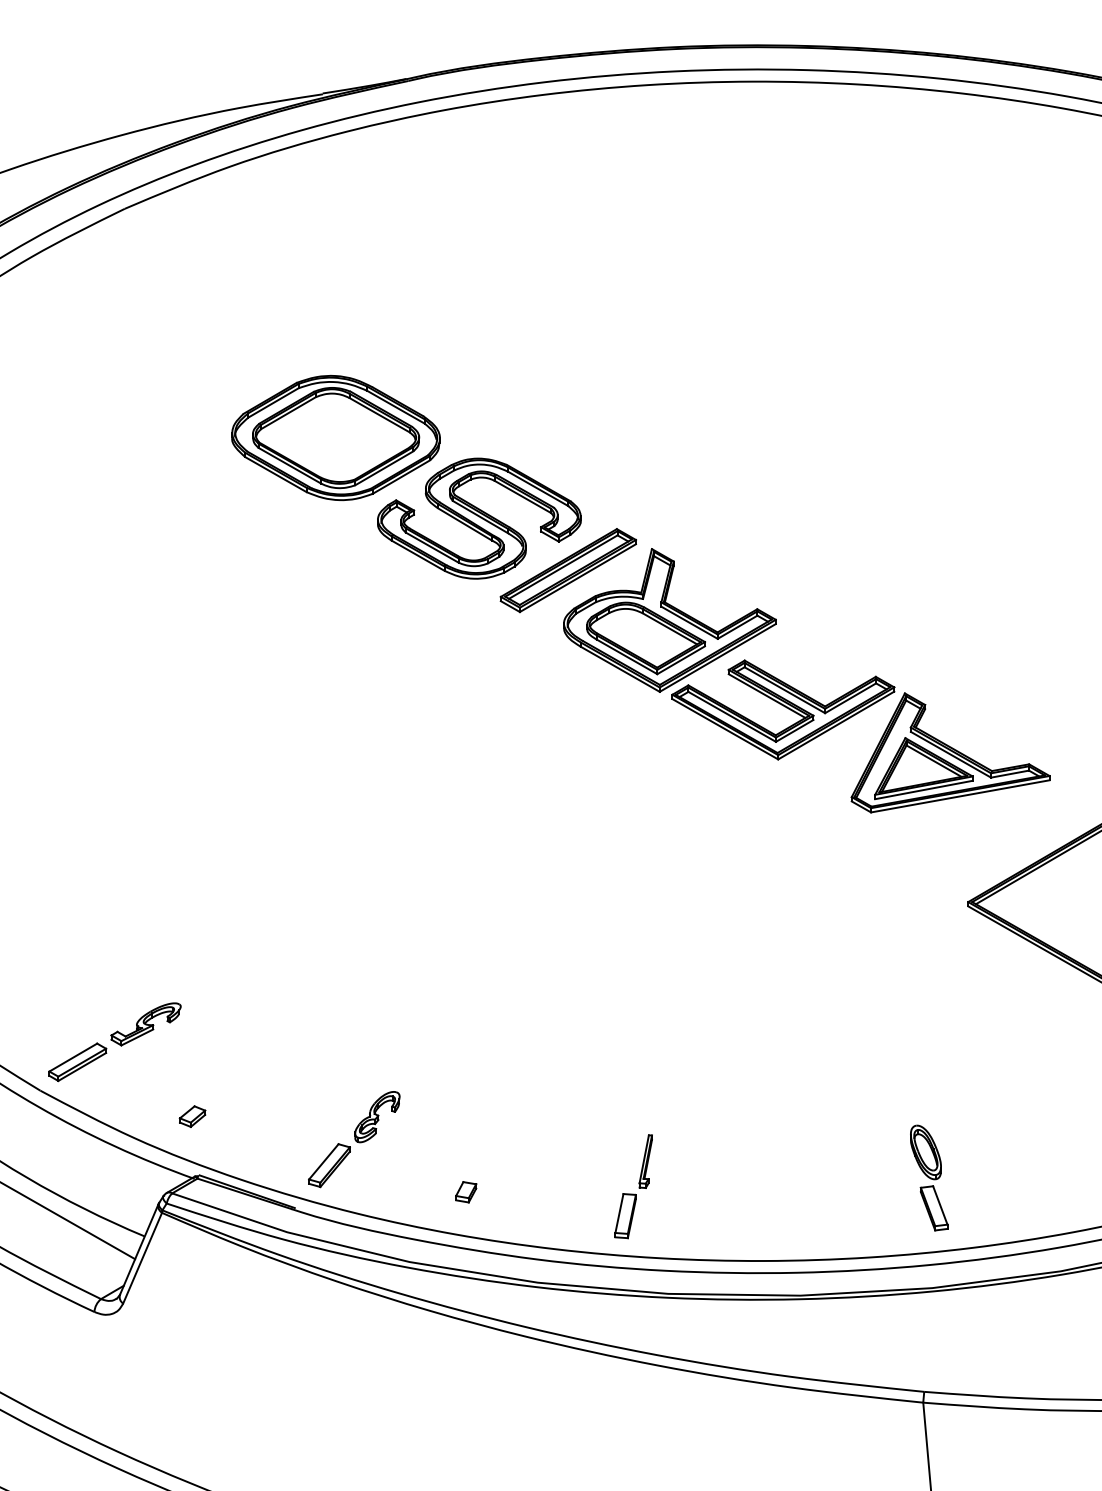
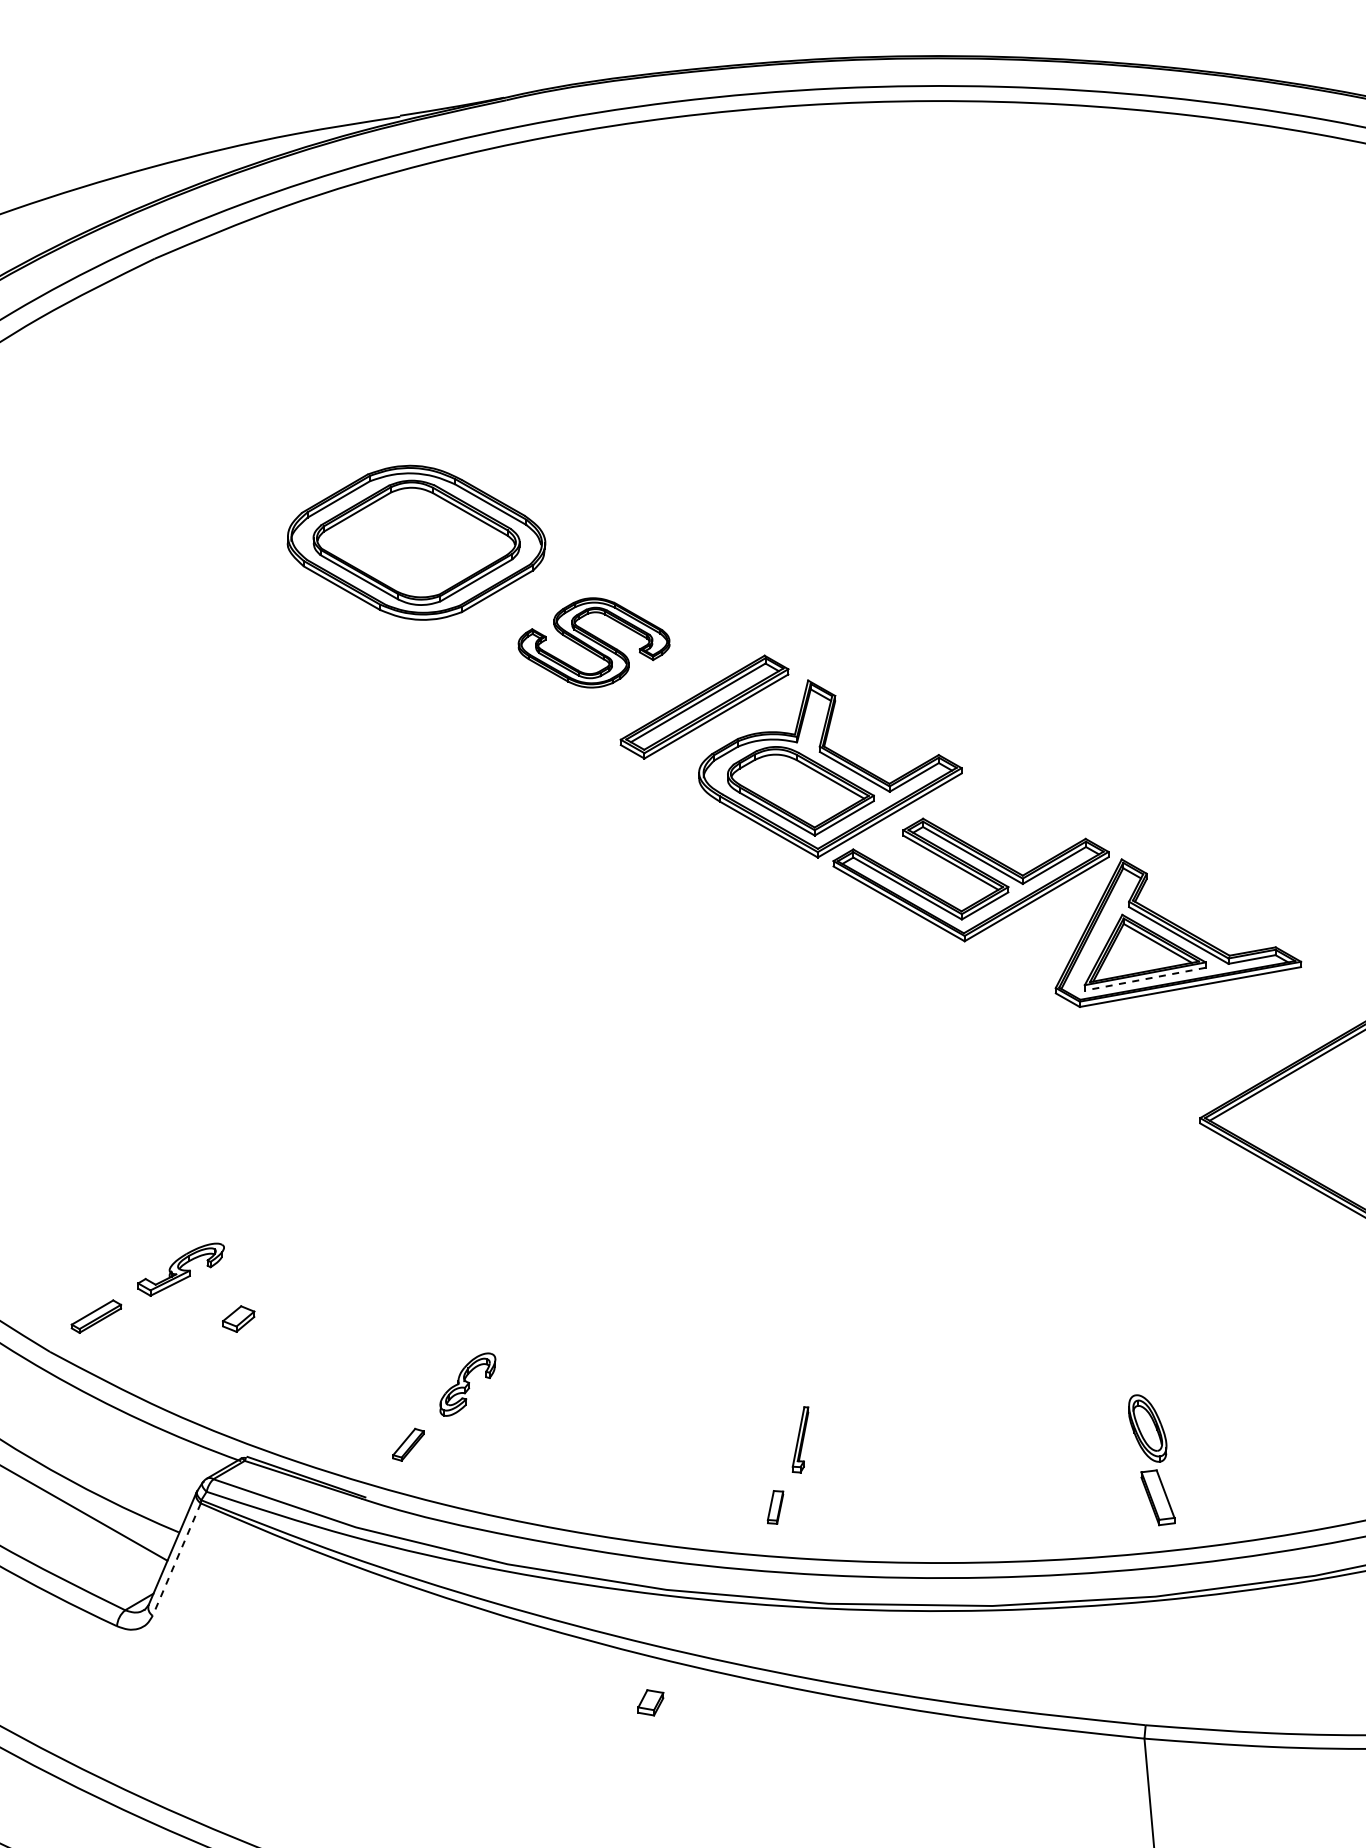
part: (478, 518) -> (593, 642), size x0.6
line: (924, 790) -> (1145, 979), solid -> dashed
part: (77, 1062) -> (96, 1316), size x0.7
part: (192, 1116) -> (238, 1318), moved
part: (329, 1165) -> (408, 1444), size x0.6
part: (465, 1192) -> (650, 1702), moved
part: (625, 1216) -> (775, 1507), size x0.6
line: (142, 1258) -> (176, 1560), solid -> dashed

